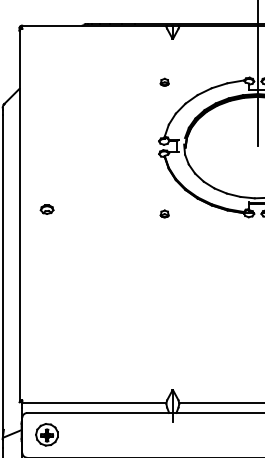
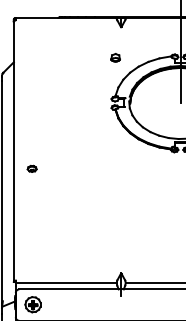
part: (164, 81) -> (115, 57), size x1.6
part: (46, 209) -> (31, 168), moved
part: (164, 213) -> (115, 149), removed

